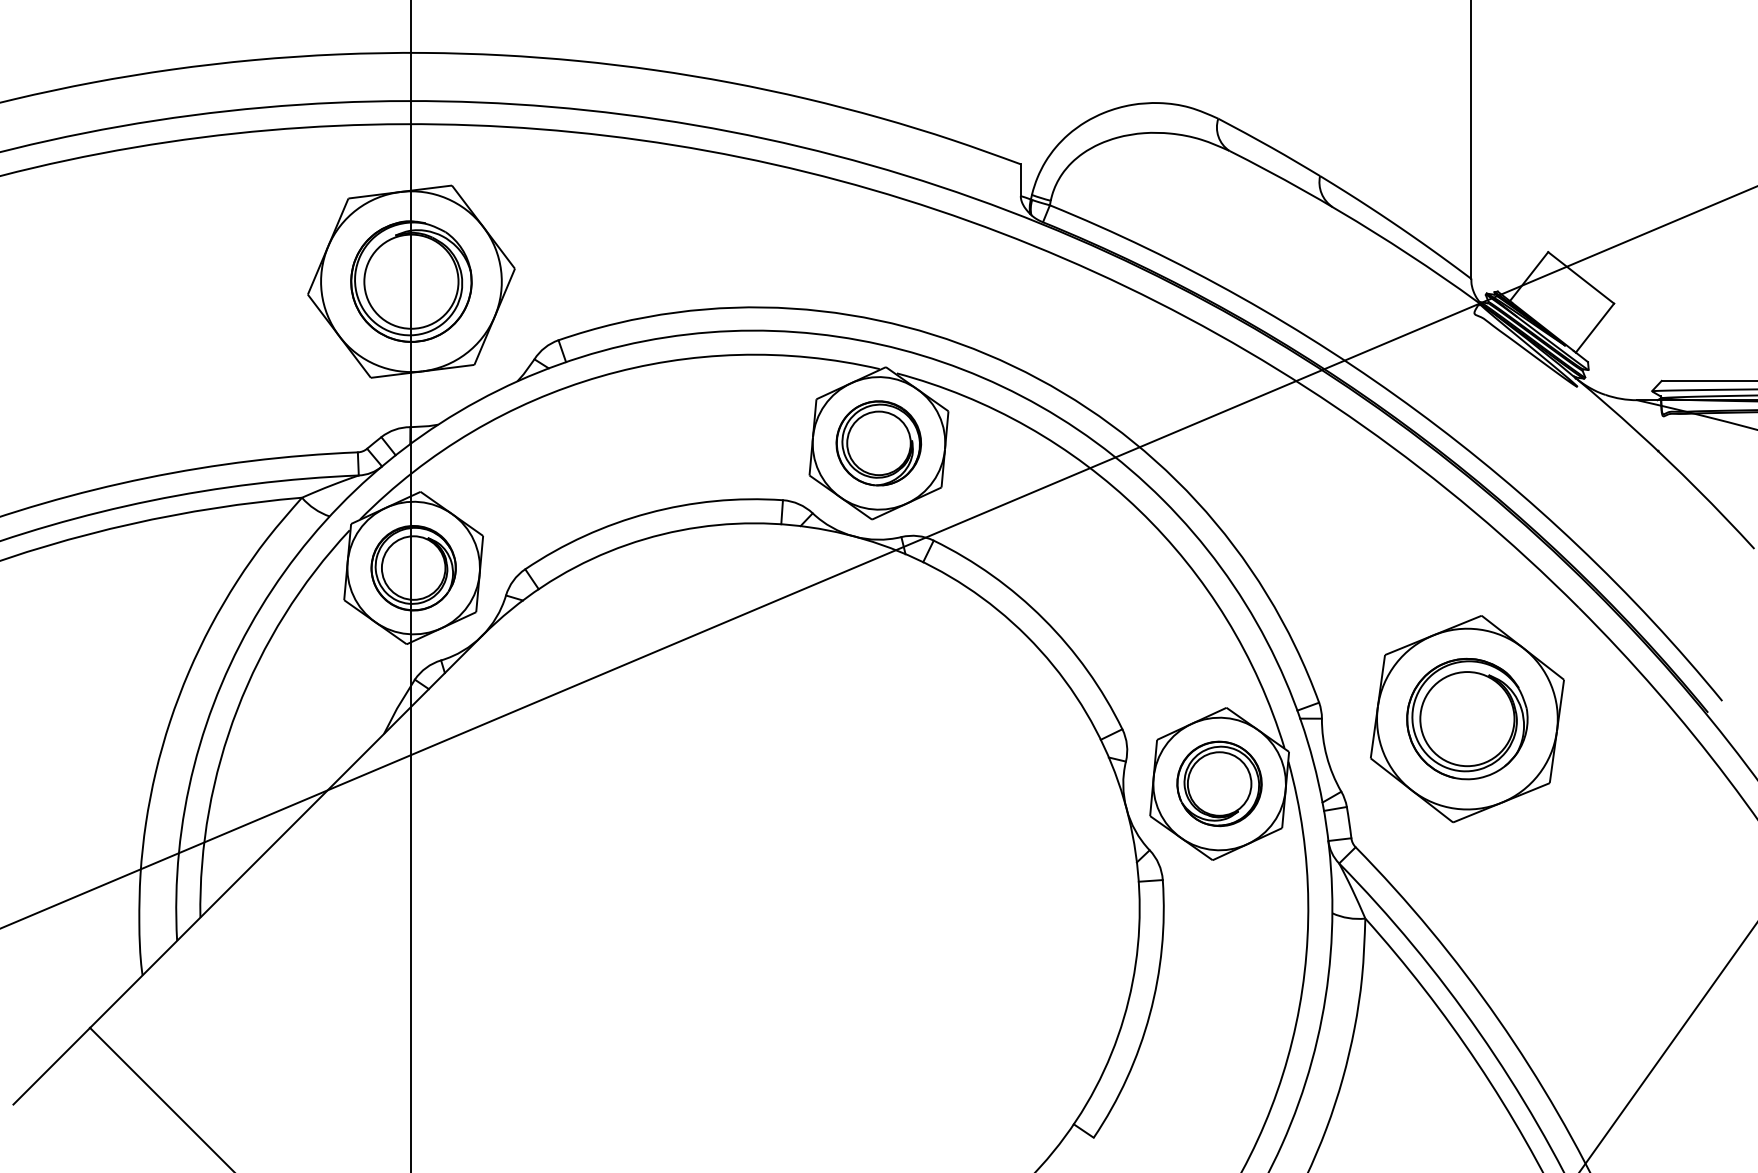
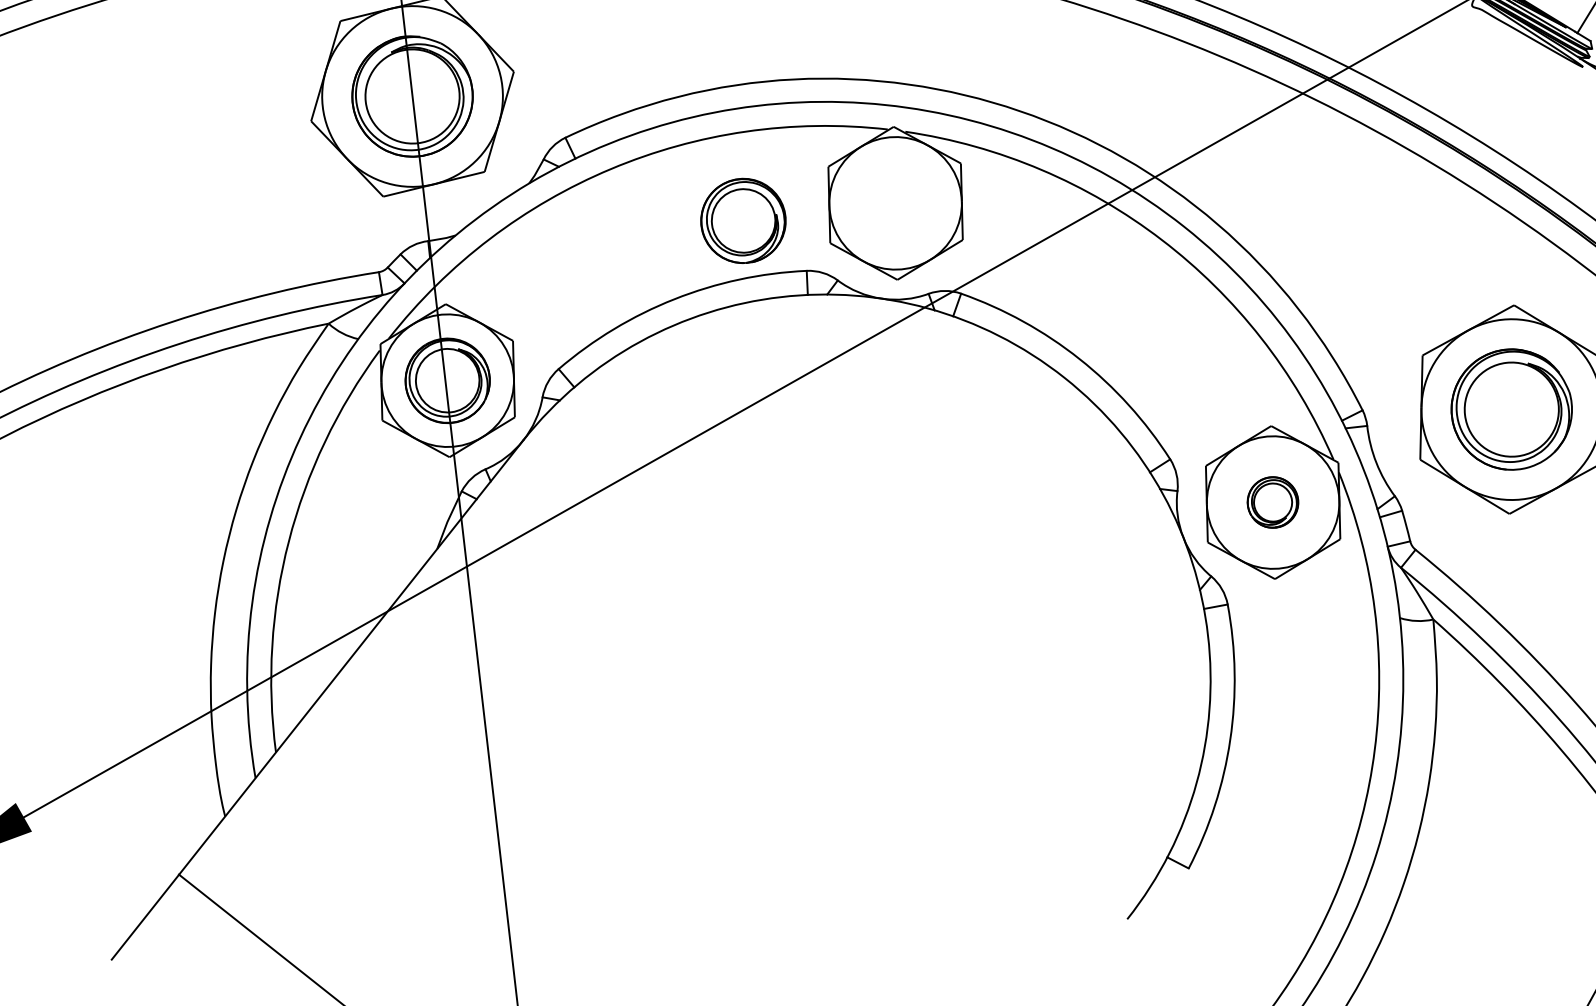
part: (878, 443) -> (743, 221), moved
part: (1219, 783) -> (1272, 502), size x0.6

